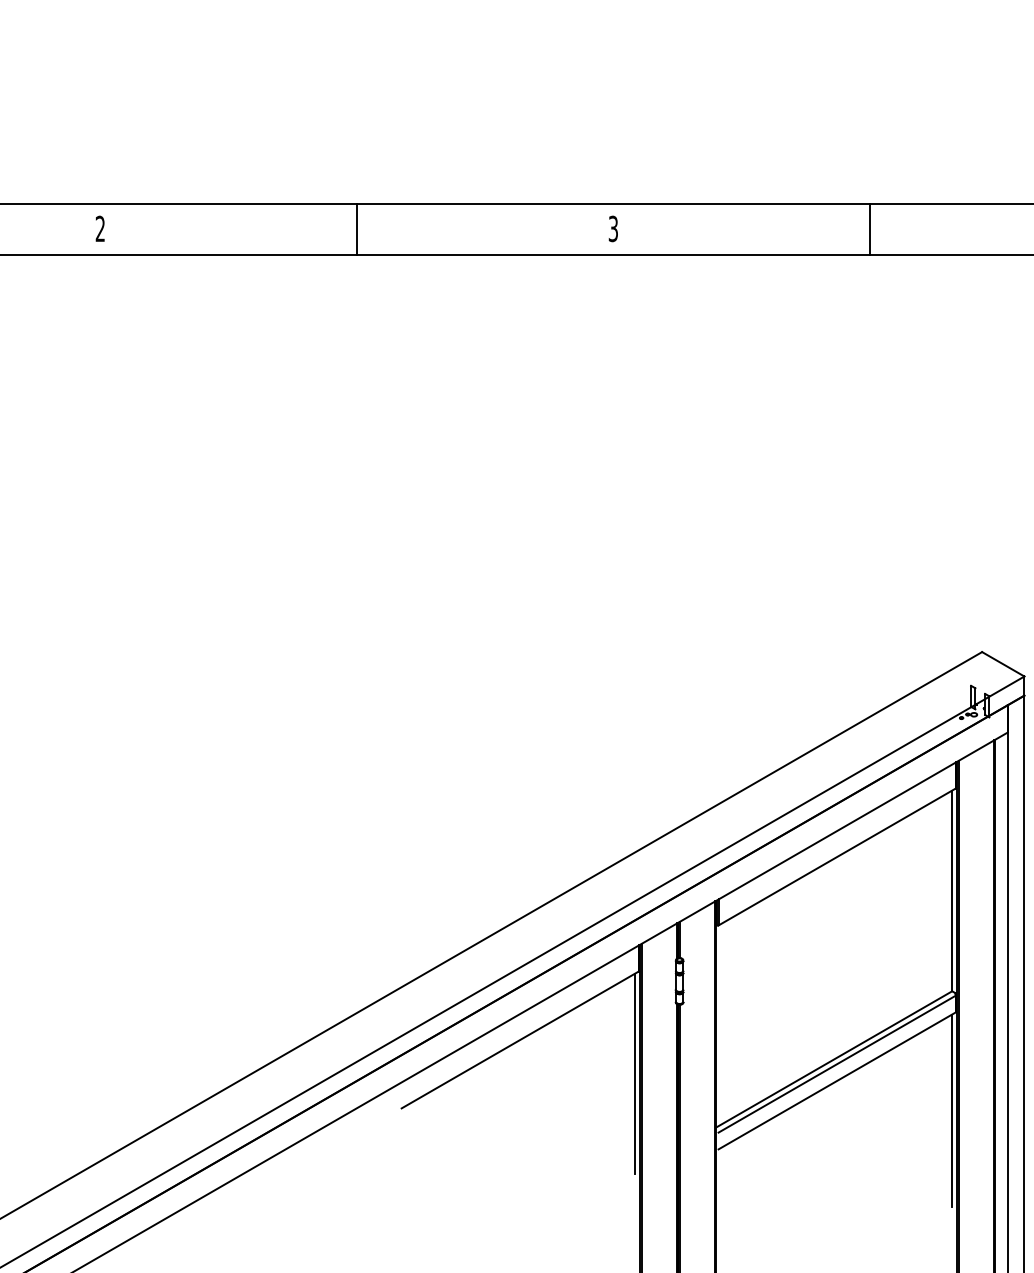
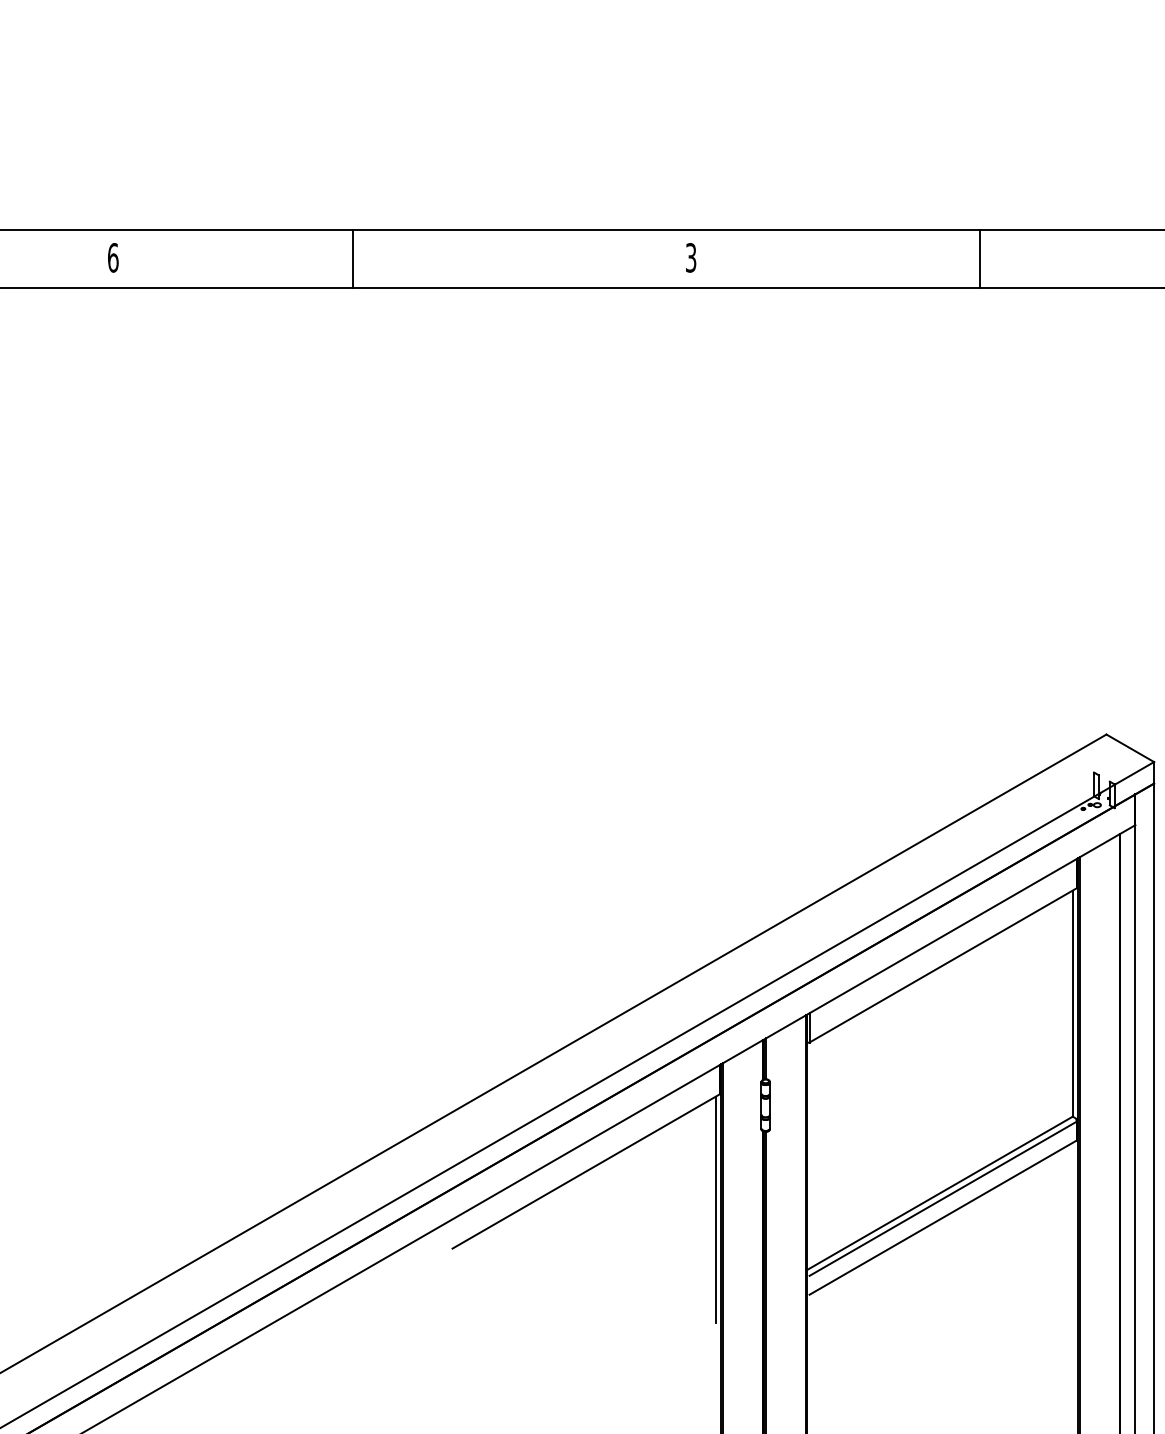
text: (100, 228) -> (113, 257), 2 -> 6
line: (357, 229) -> (353, 258), moved
line: (952, 1110) -> (1073, 1250), removed

